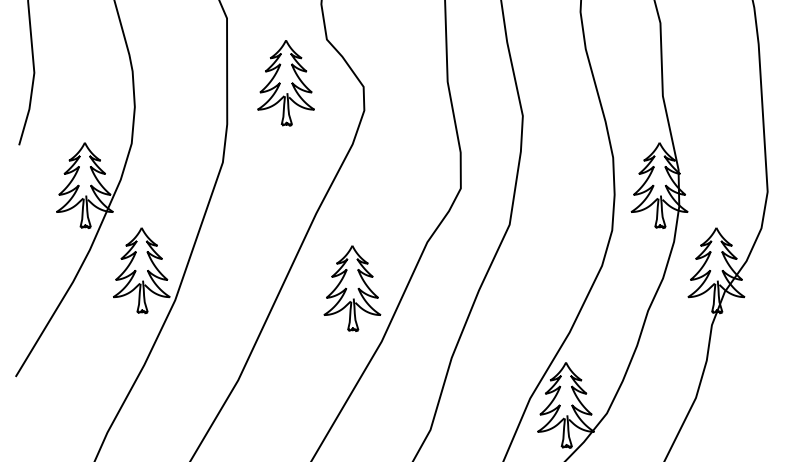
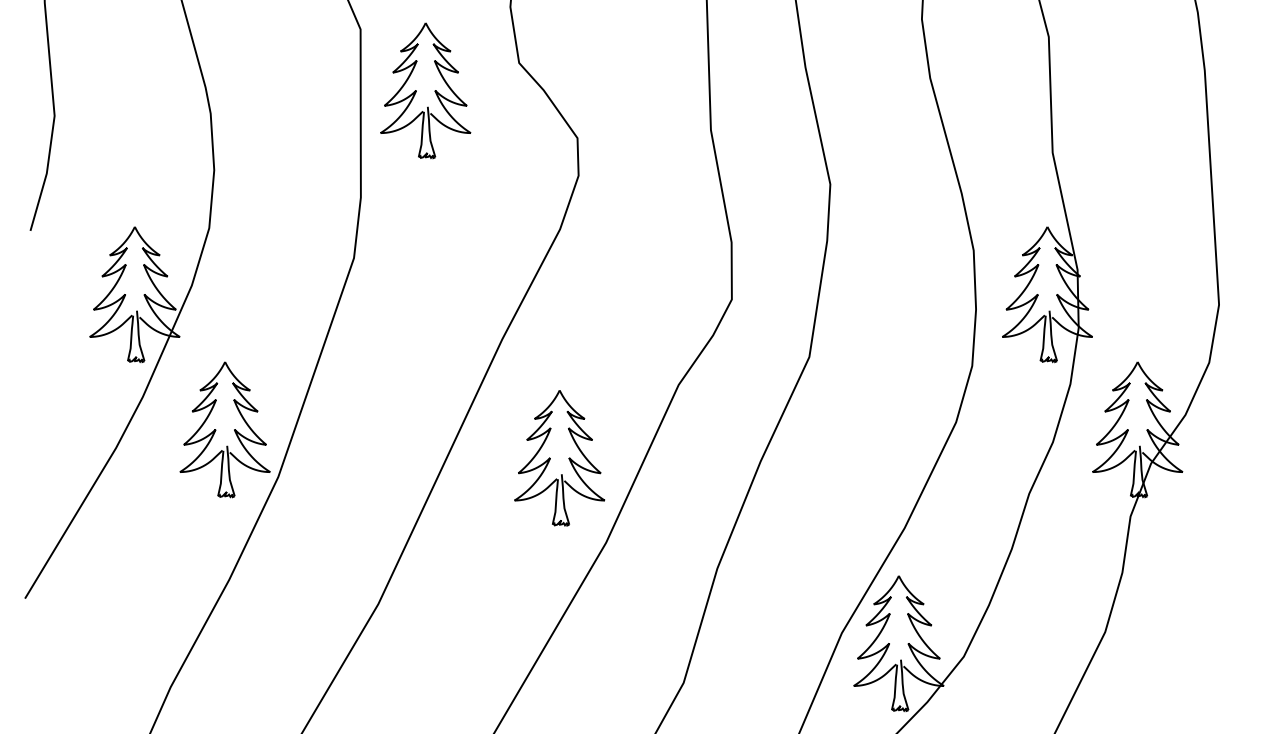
part: (285, 83) -> (424, 91), moved

